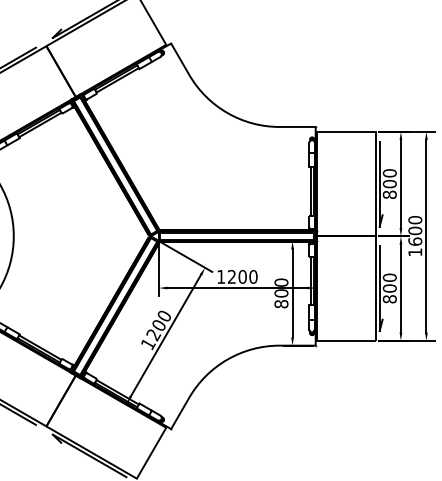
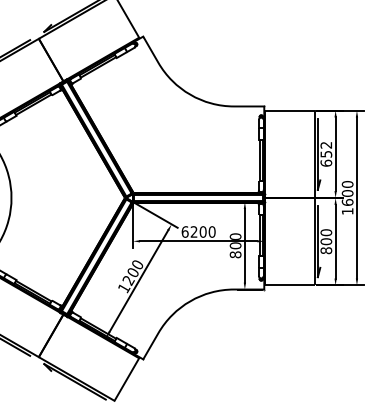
text: (390, 183) -> (326, 153), 800 -> 652
text: (220, 276) -> (184, 231), 1200 -> 6200

